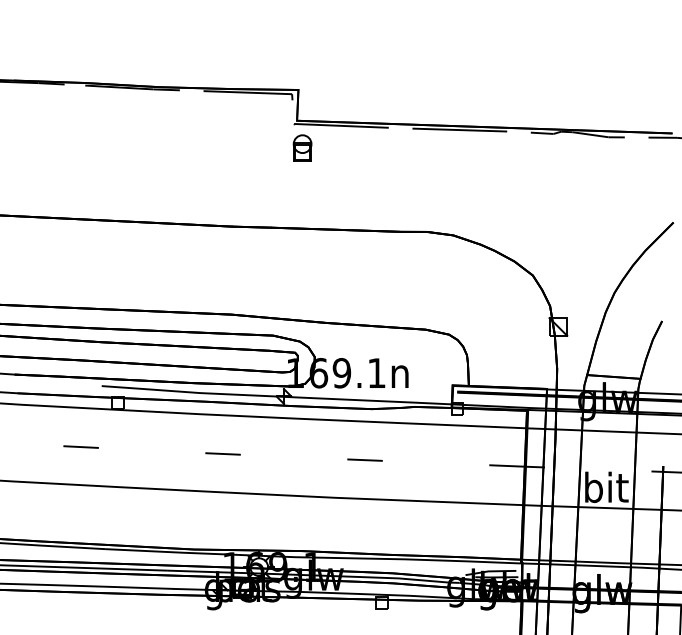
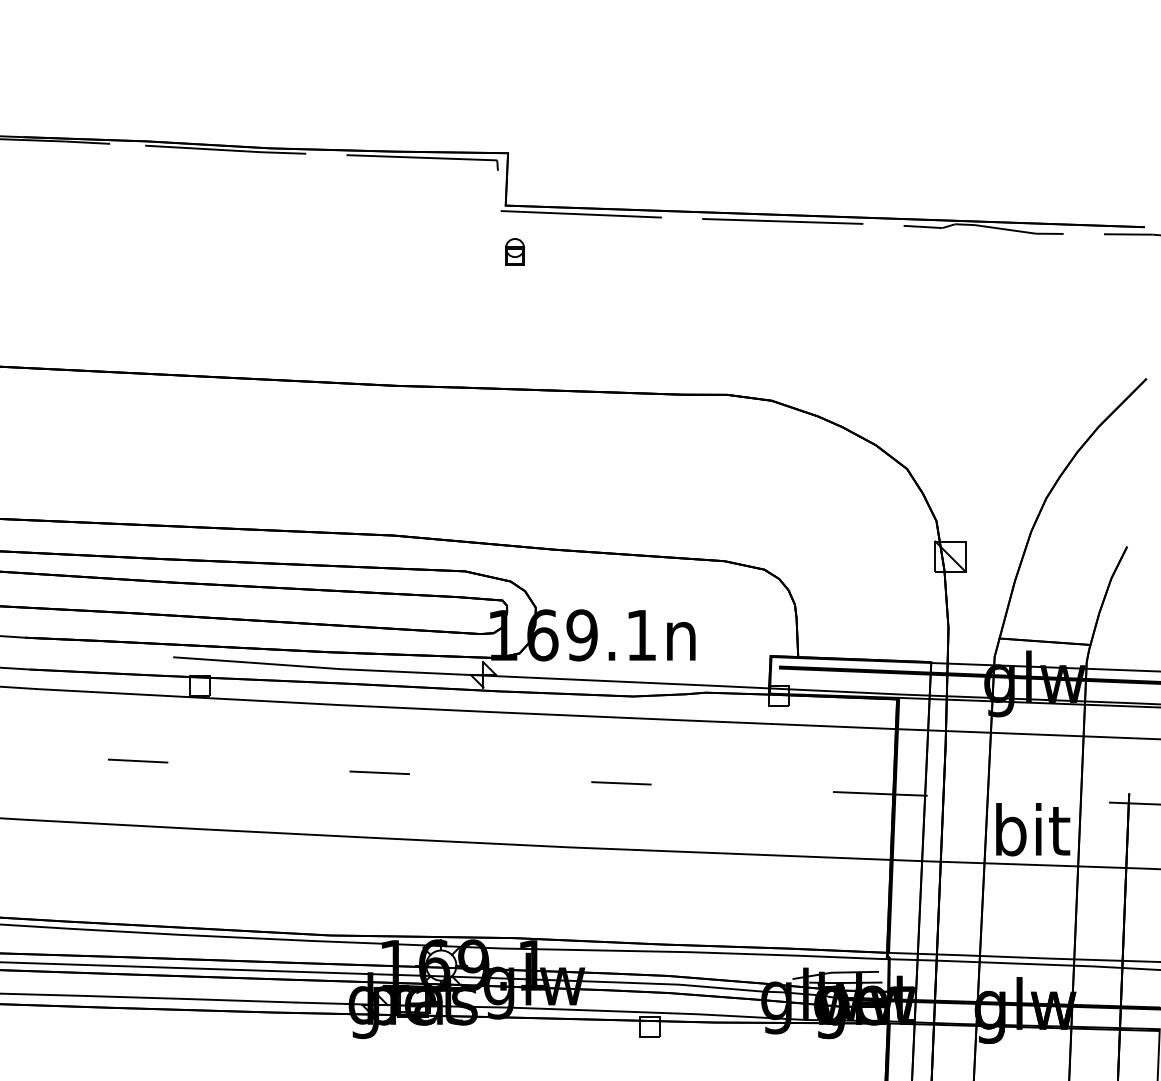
part: (302, 147) -> (514, 251), size x0.6

